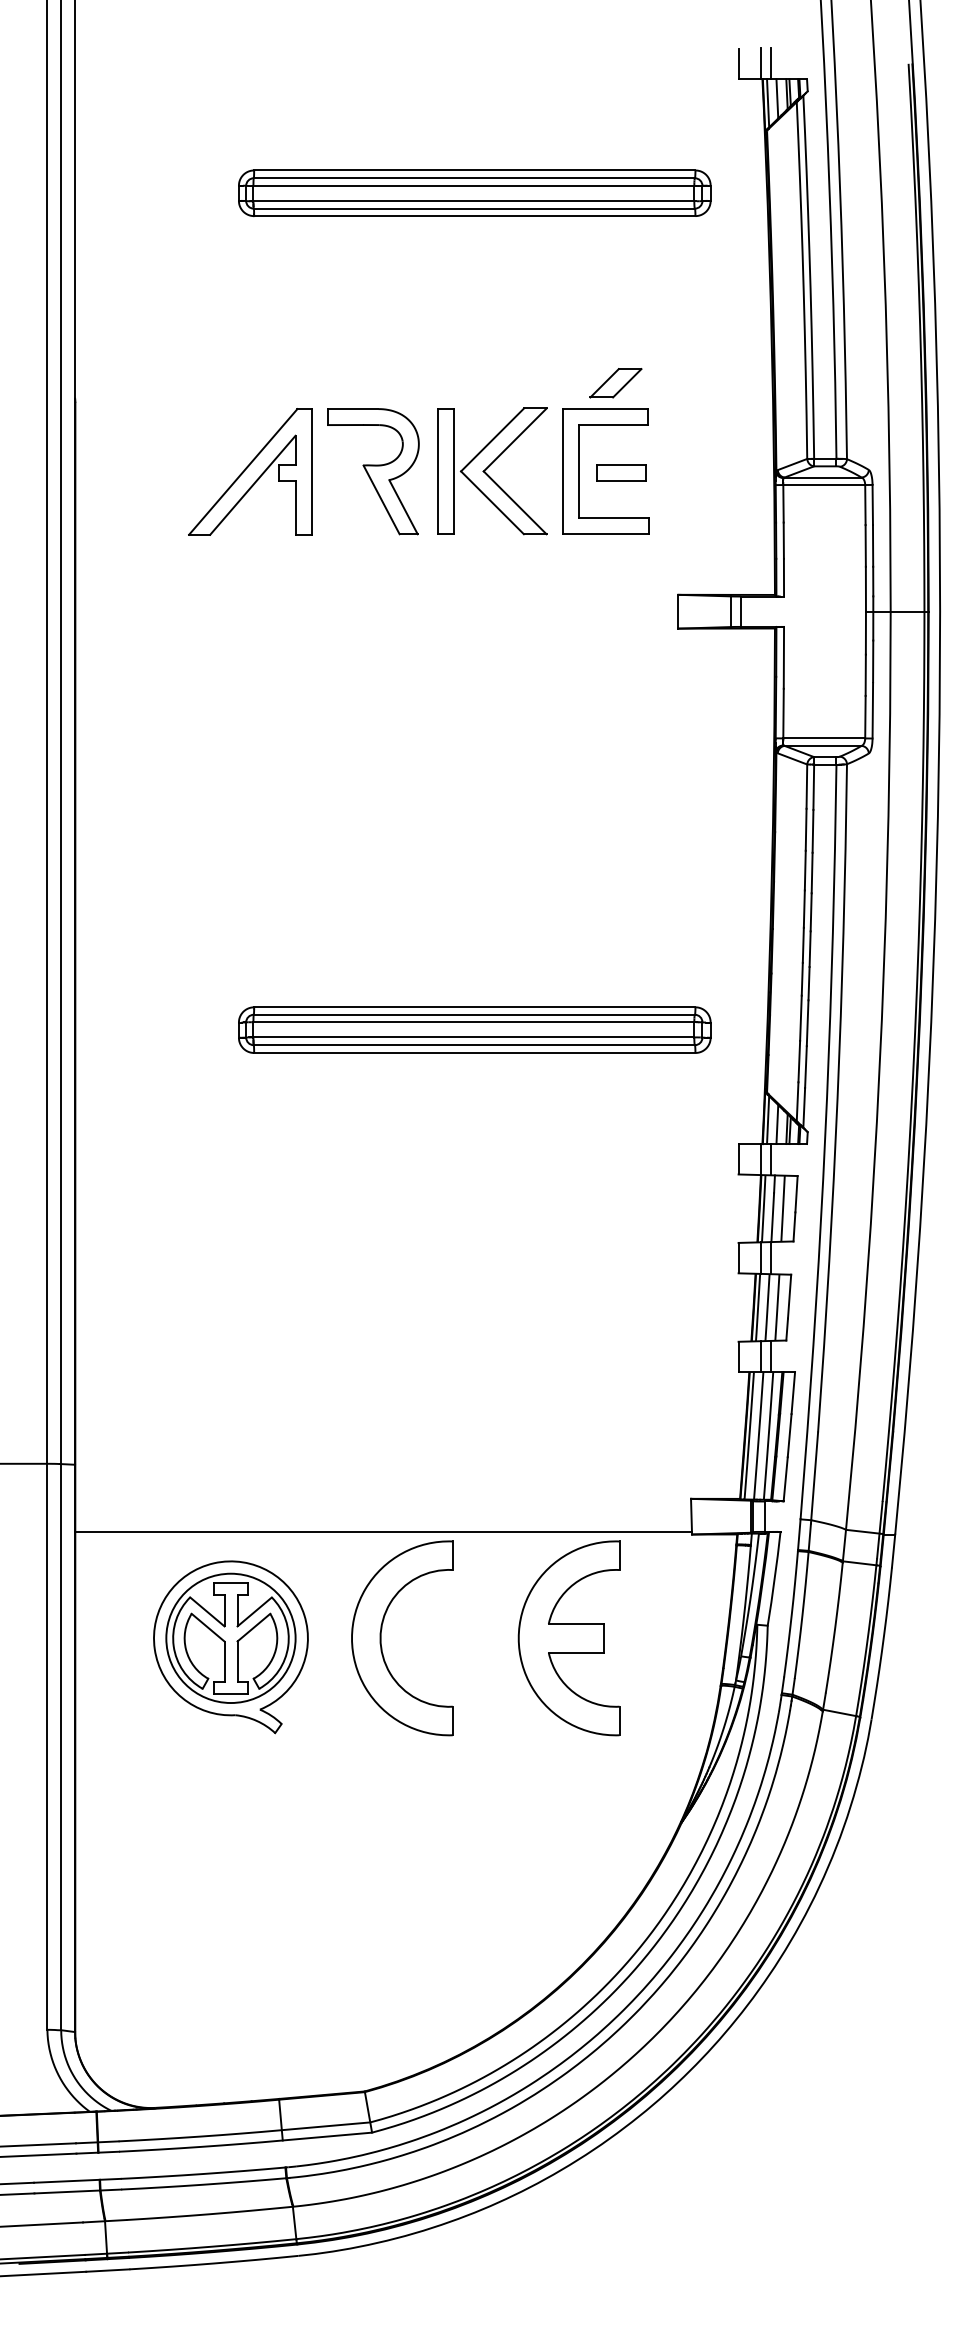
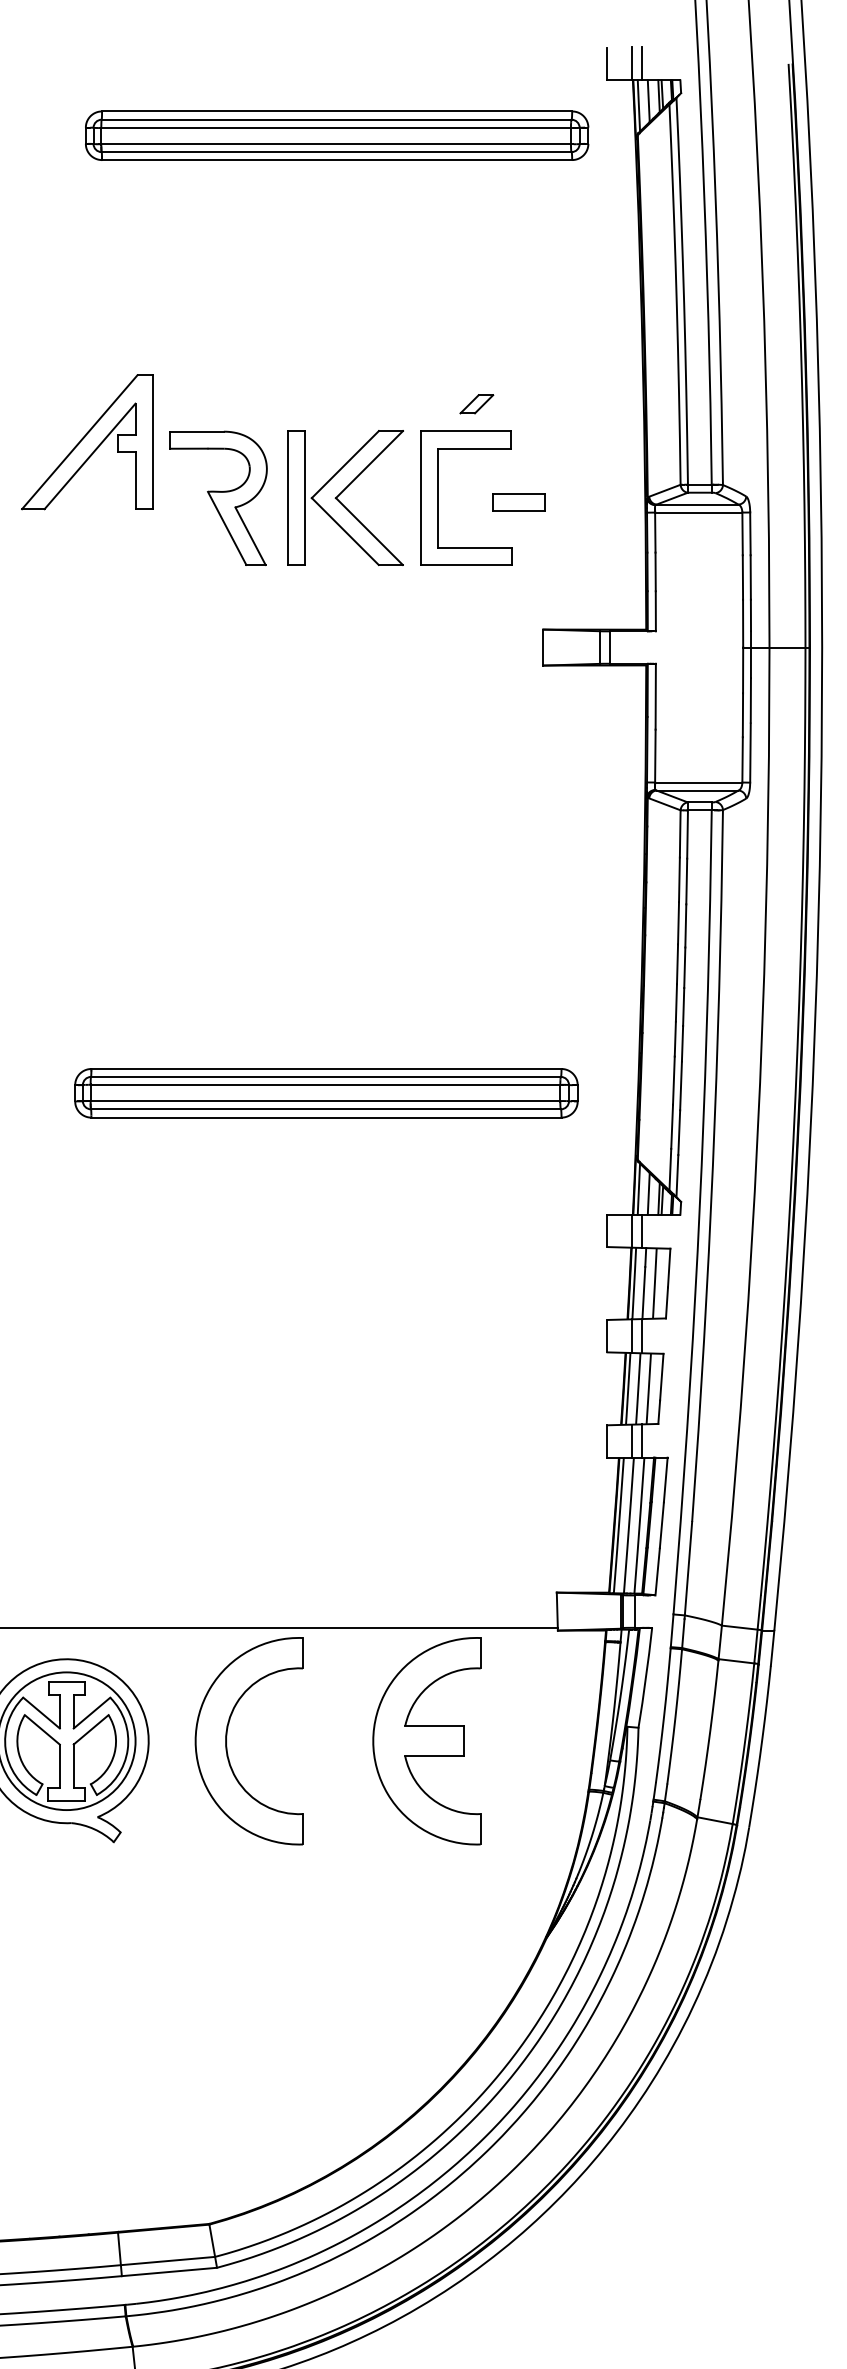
part: (474, 193) -> (336, 135), moved
part: (615, 383) -> (476, 404), size x0.6
part: (250, 471) -> (87, 441), moved
part: (621, 472) -> (518, 502), moved

